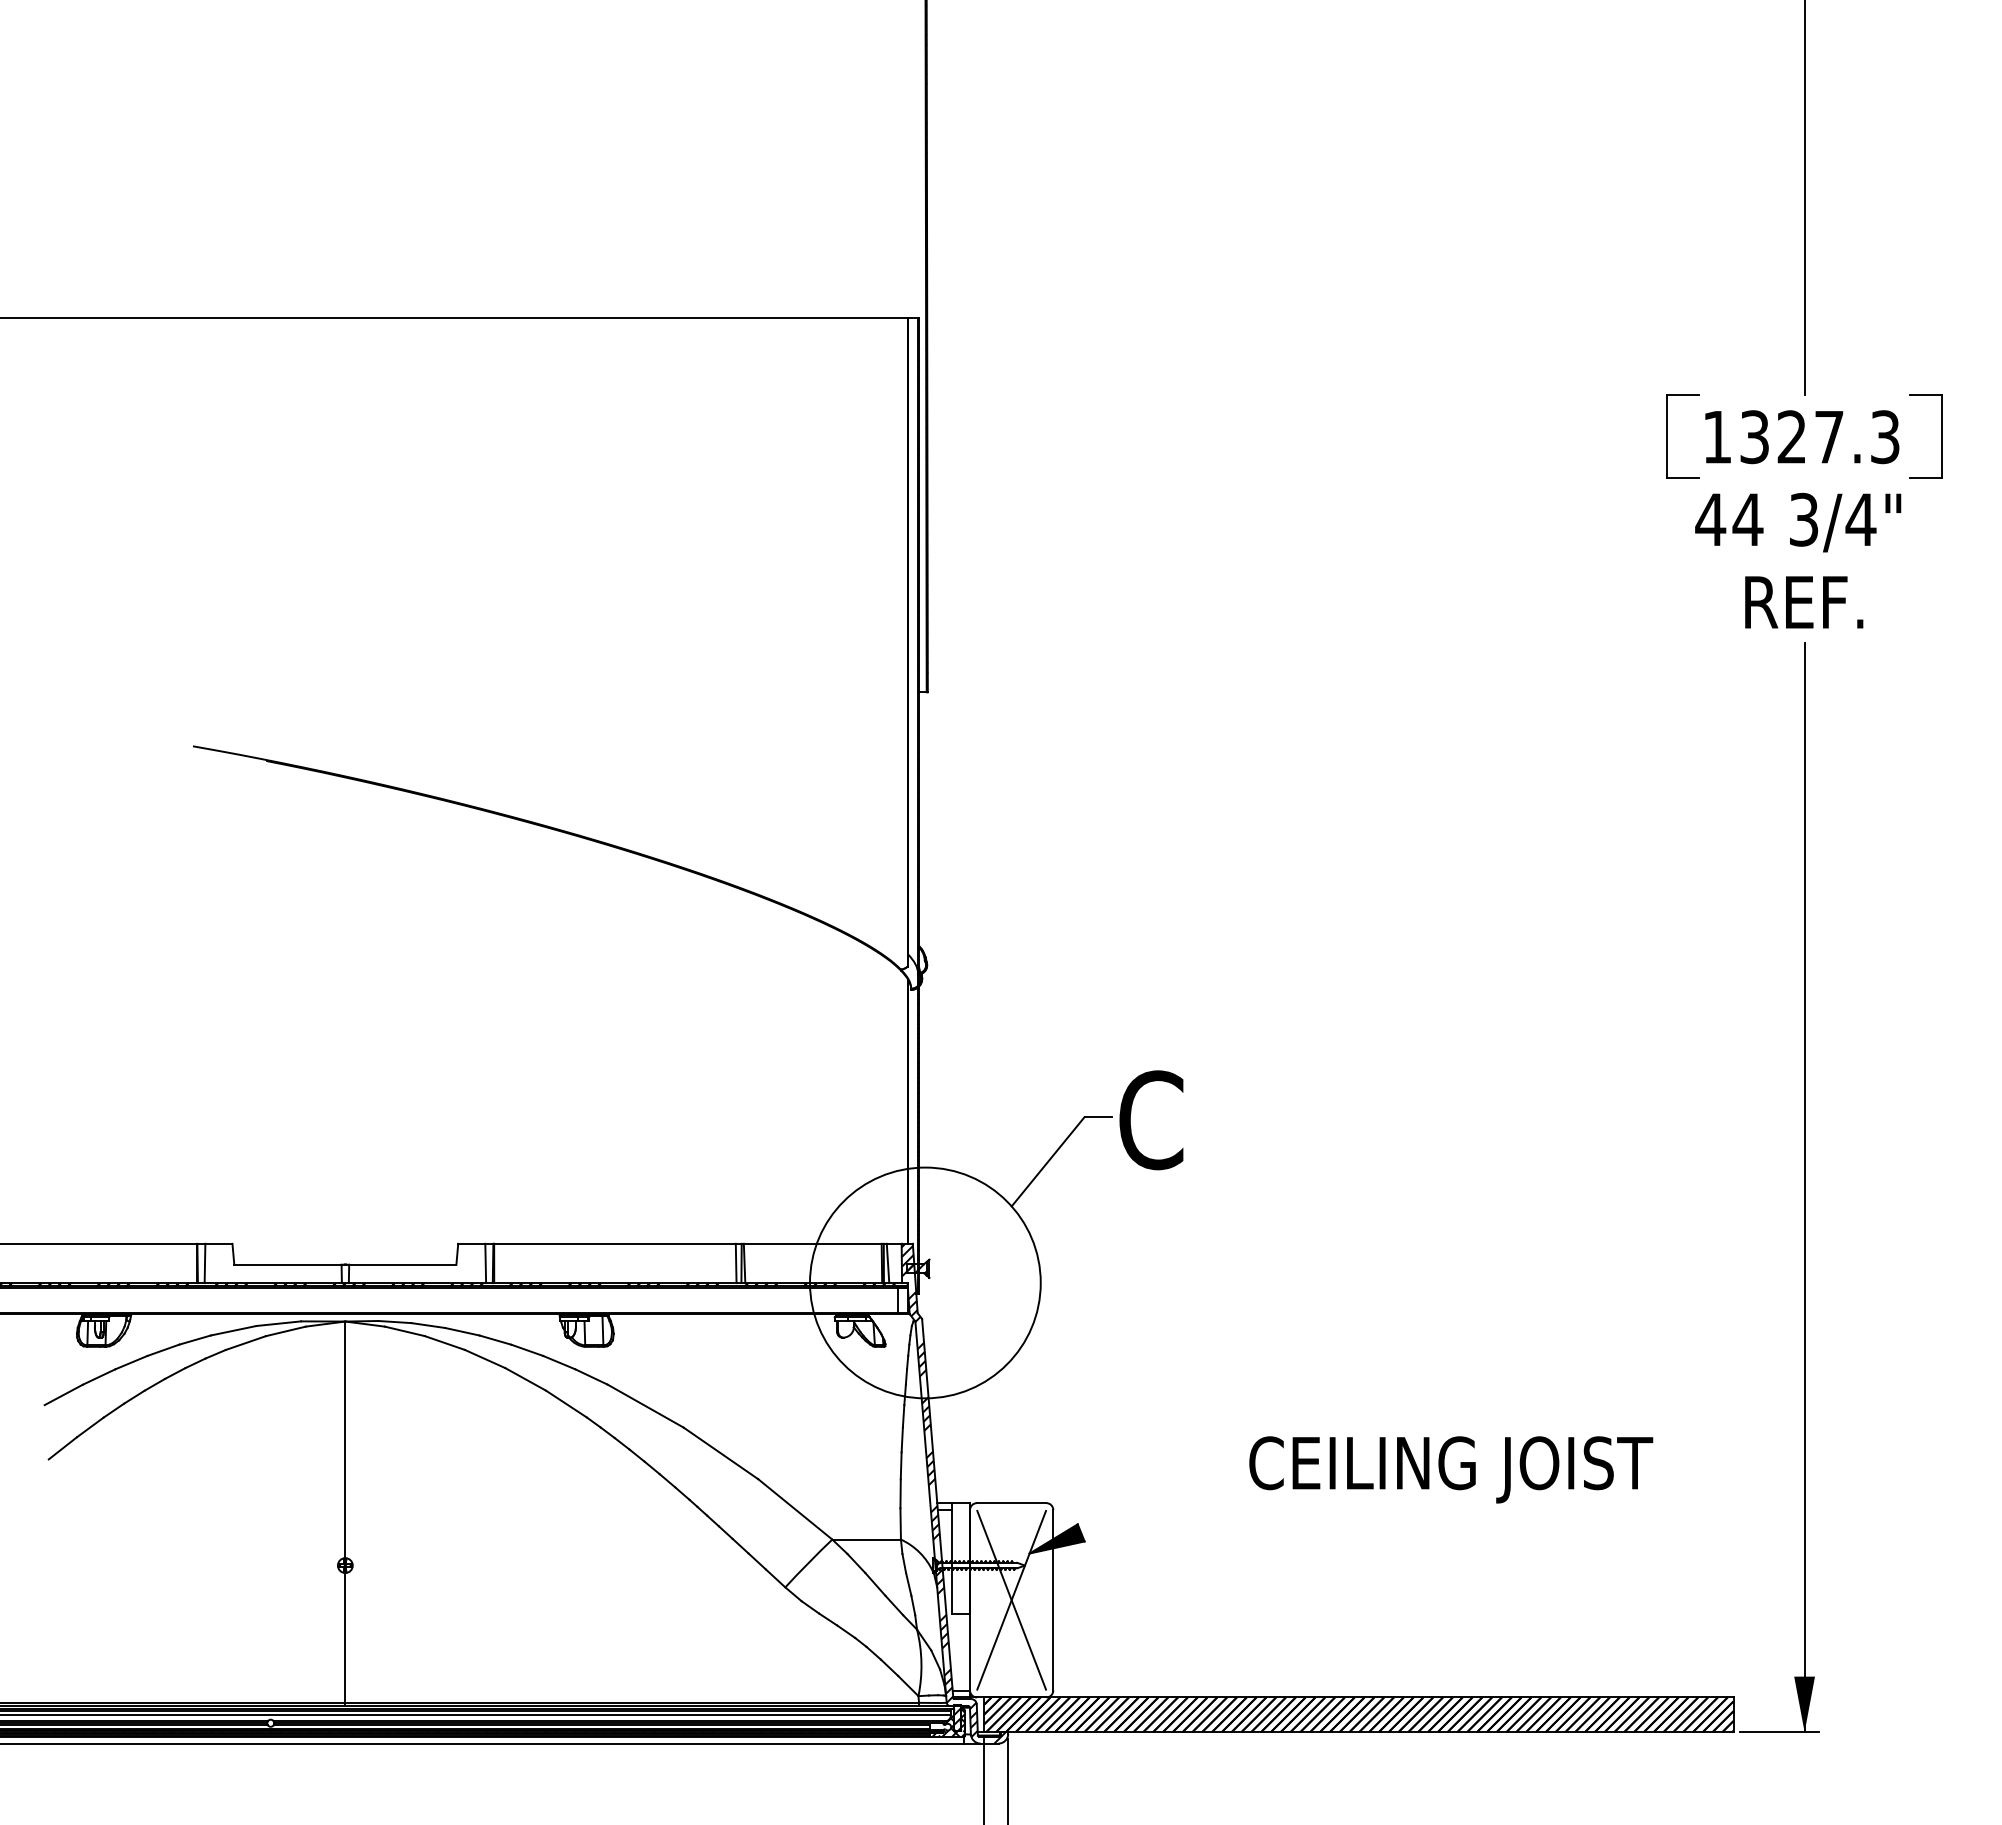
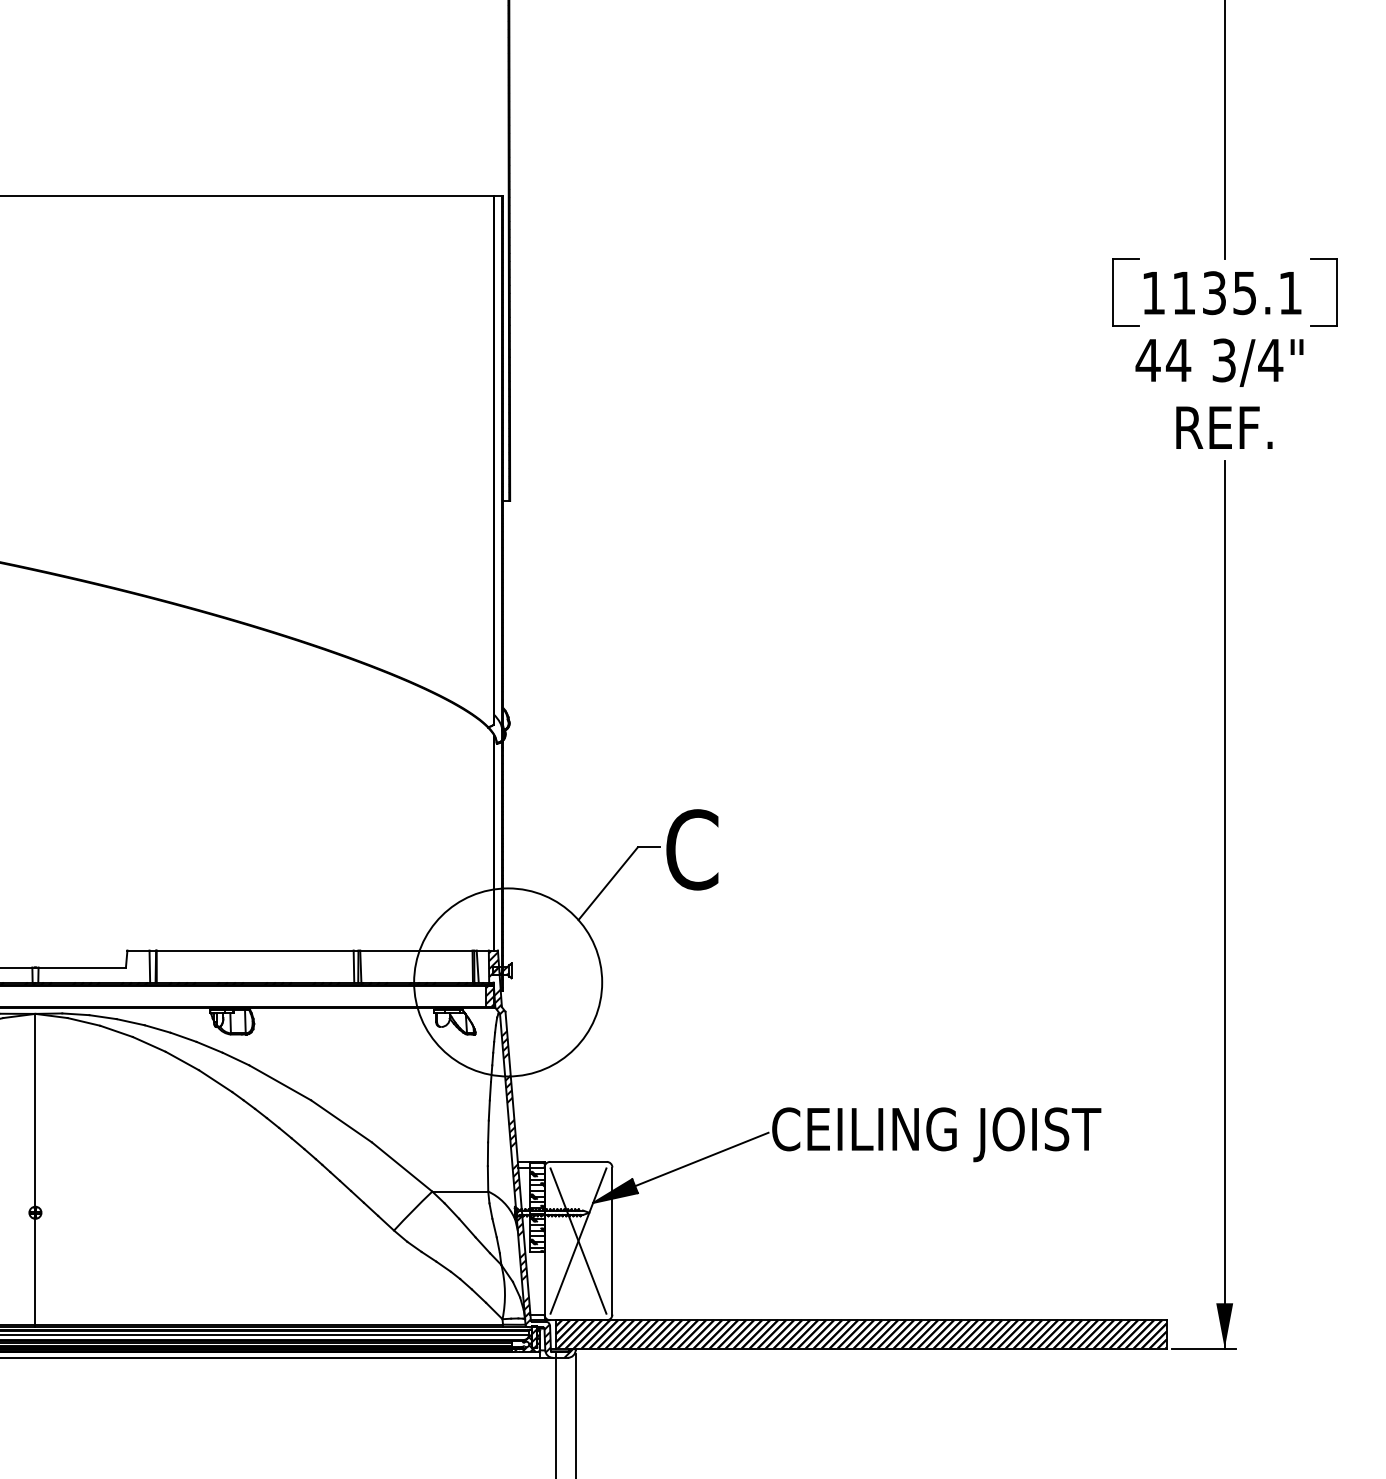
text: (1819, 437) -> (1236, 293), 1327.3 -> 1135.1
hatch: (903, 1299) -> (490, 995), added
line: (1162, 1499) -> (701, 1158), added
hatch: (960, 1558) -> (536, 1207), added

